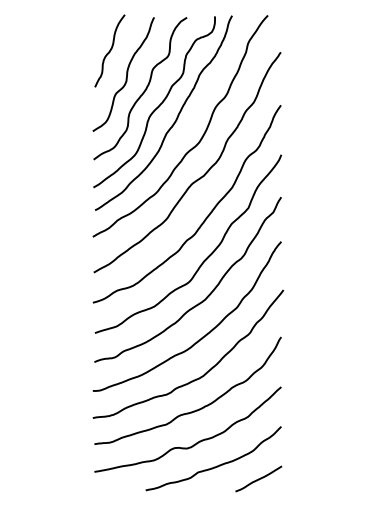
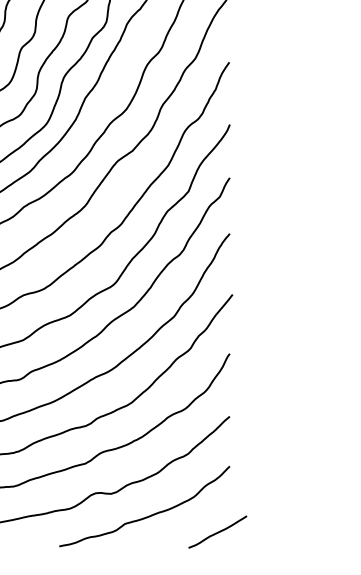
line: (258, 478) -> (217, 531), moved

